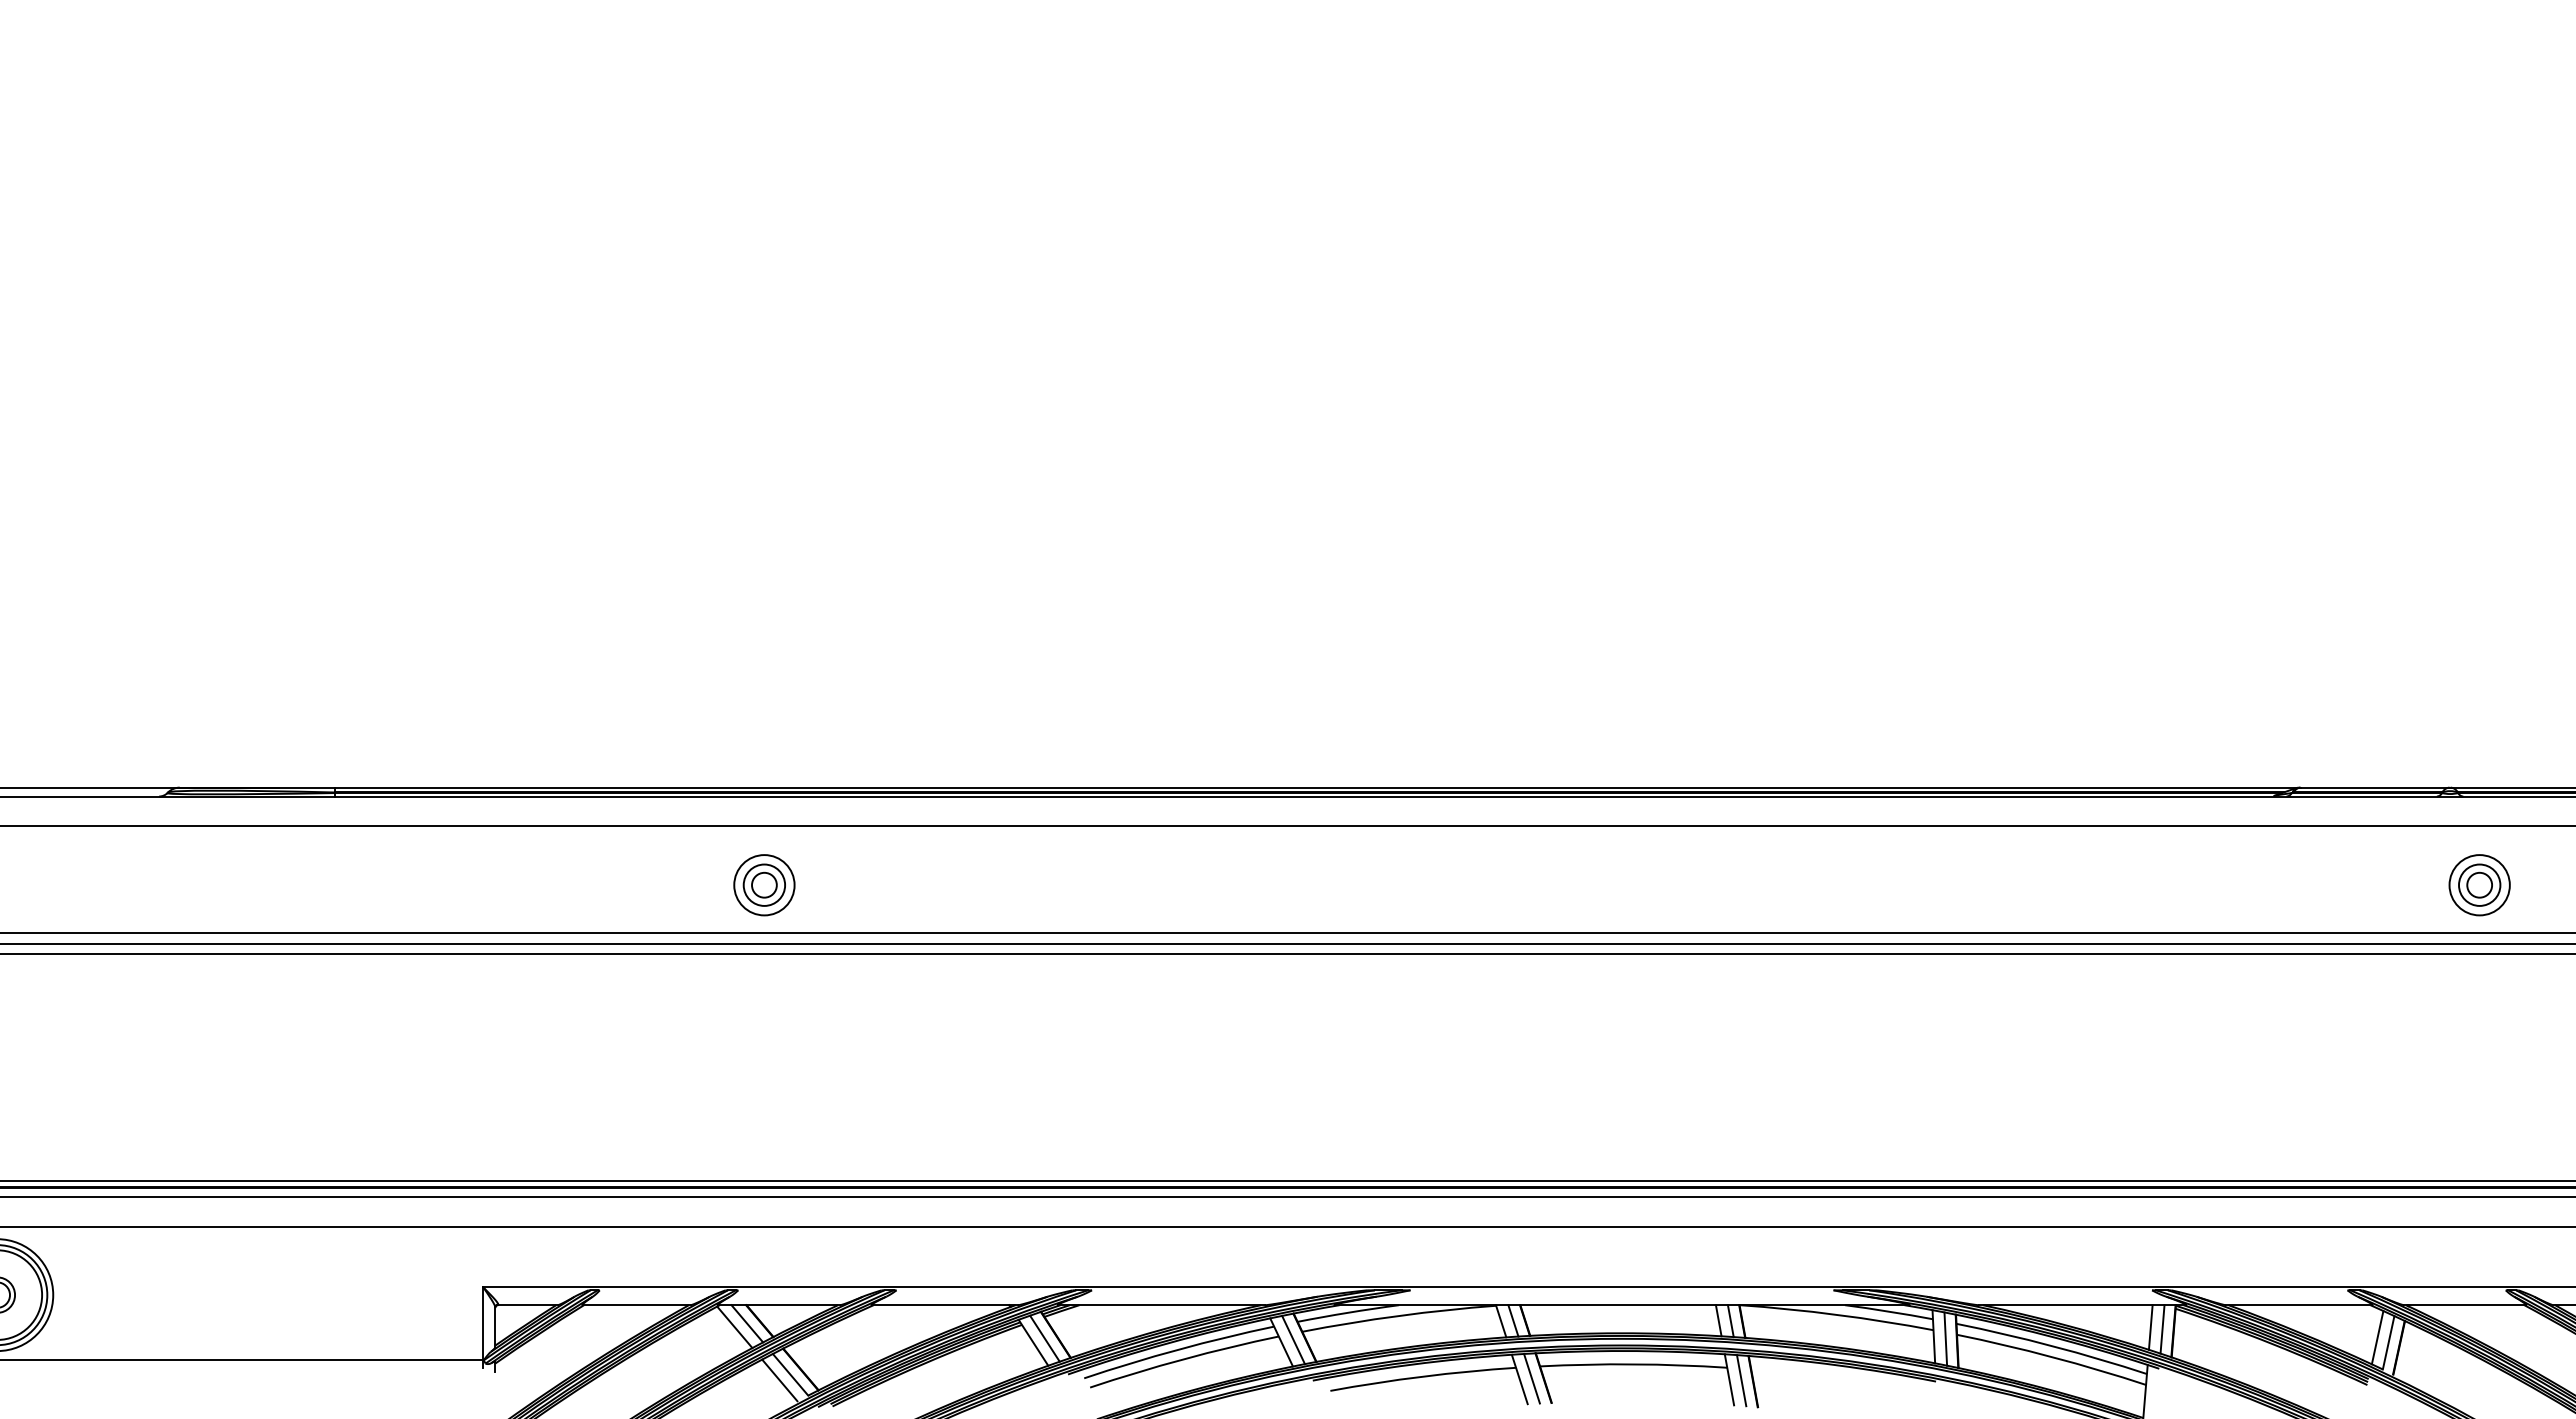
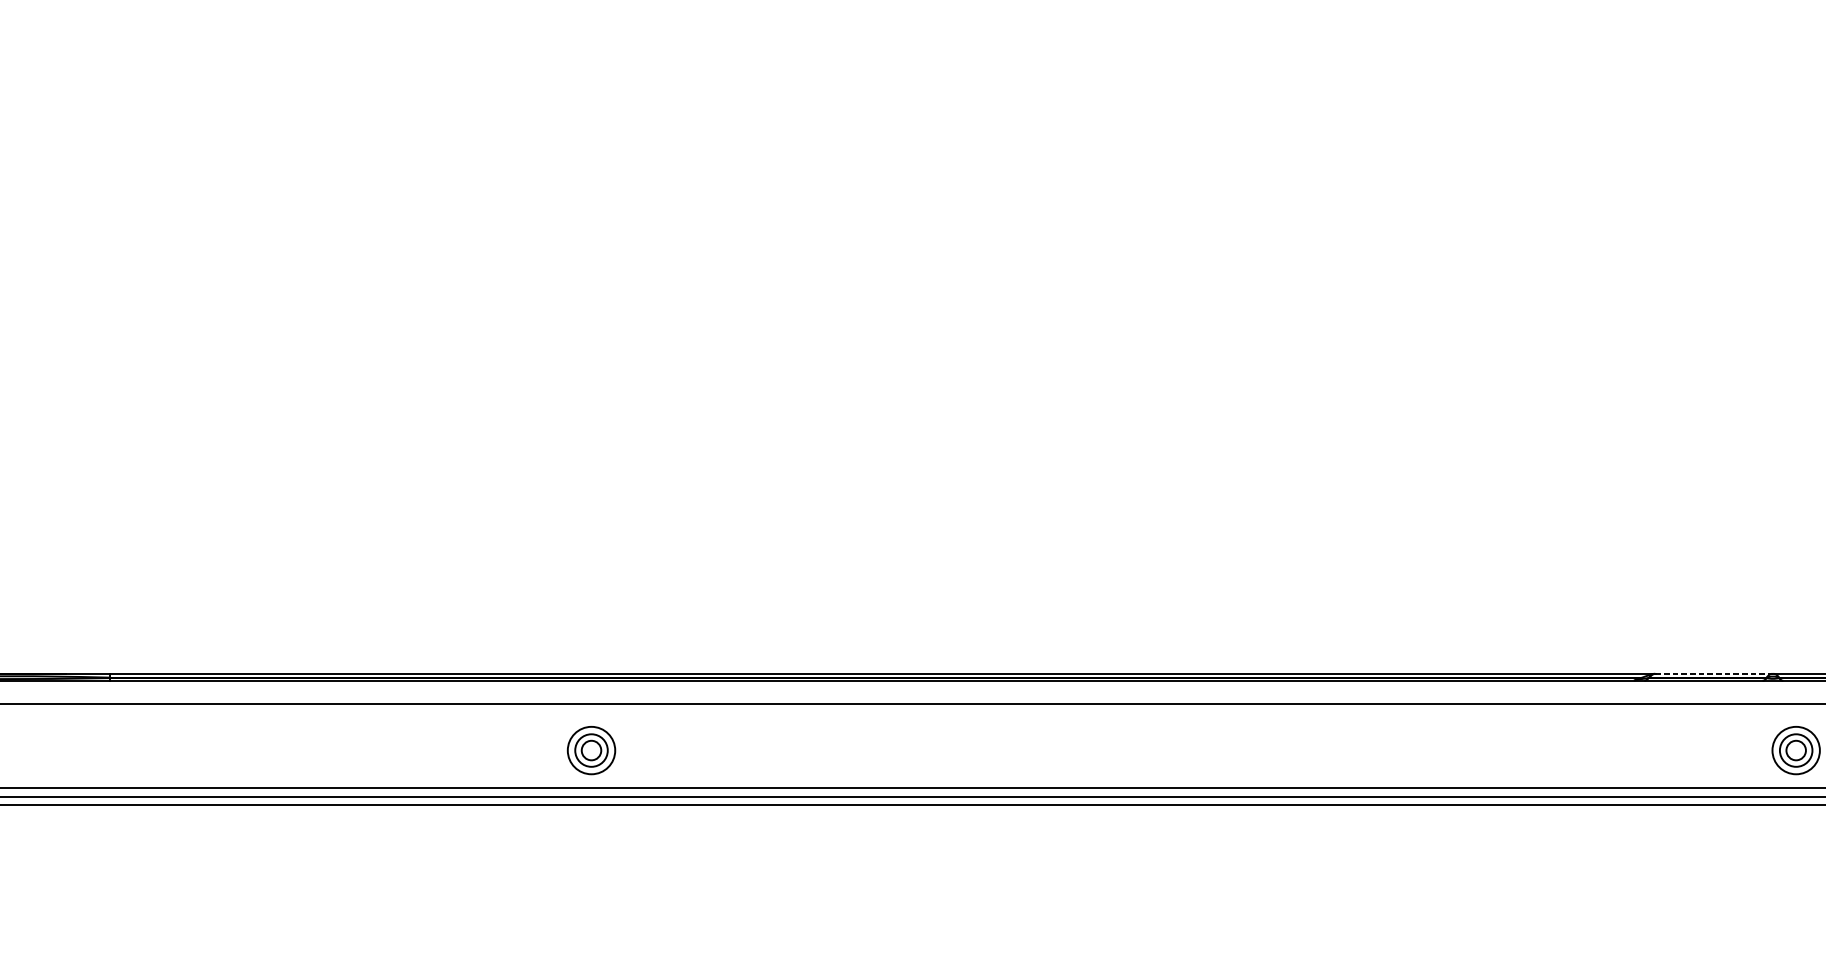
line: (2375, 787) -> (1714, 673), solid -> dashed
part: (764, 885) -> (591, 750), moved

